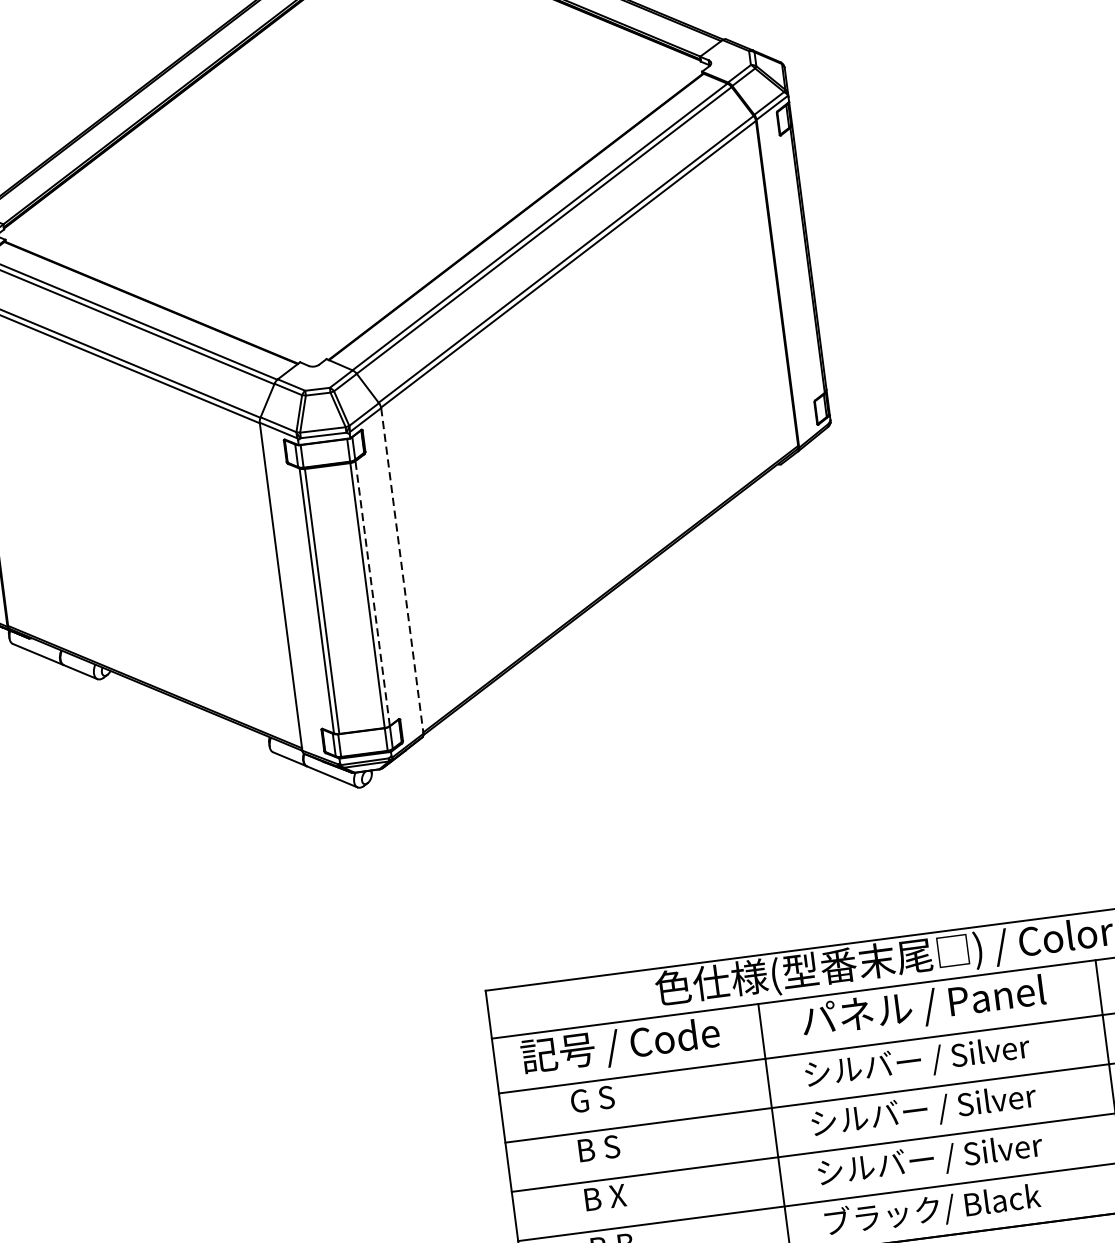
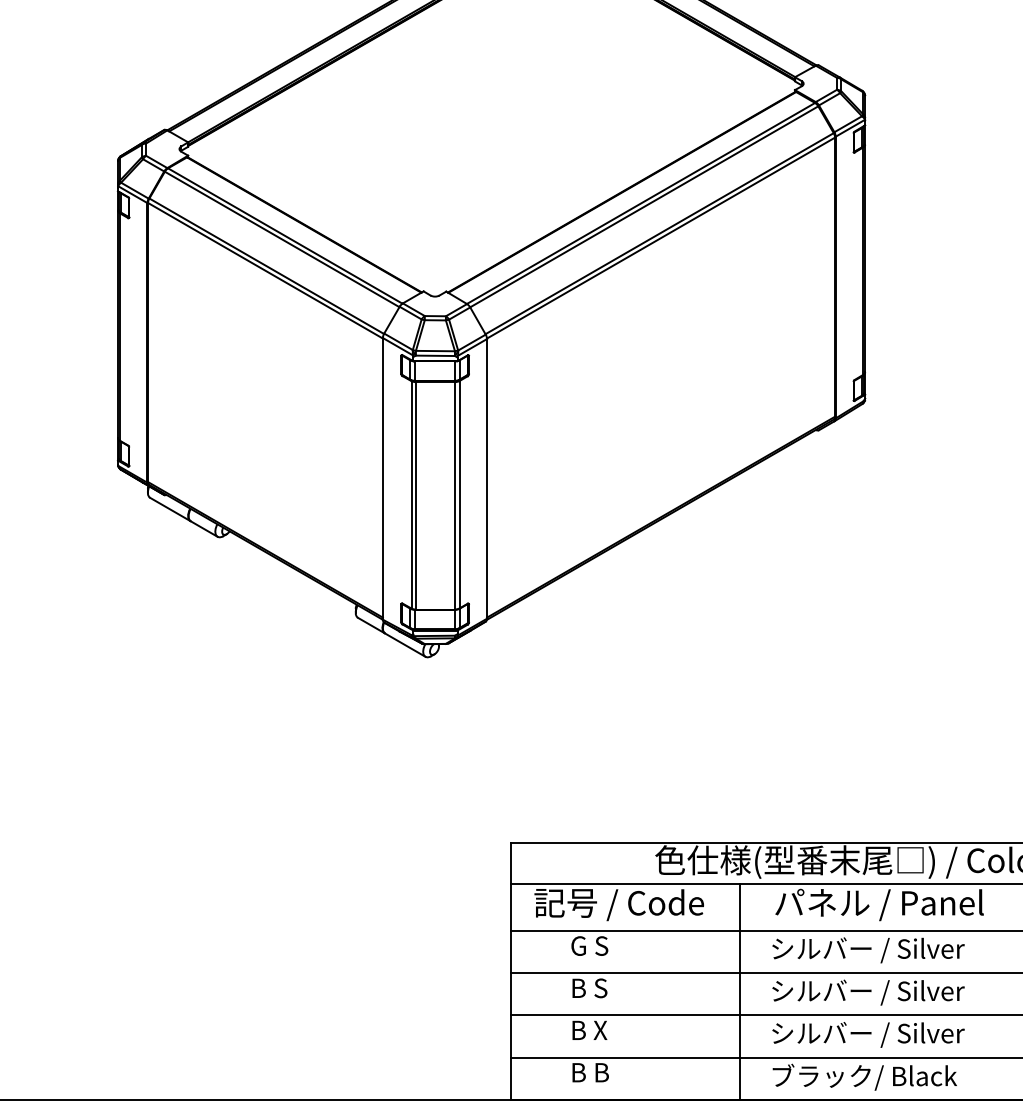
line: (402, 570) -> (487, 478), dashed -> solid
line: (372, 593) -> (459, 494), dashed -> solid

